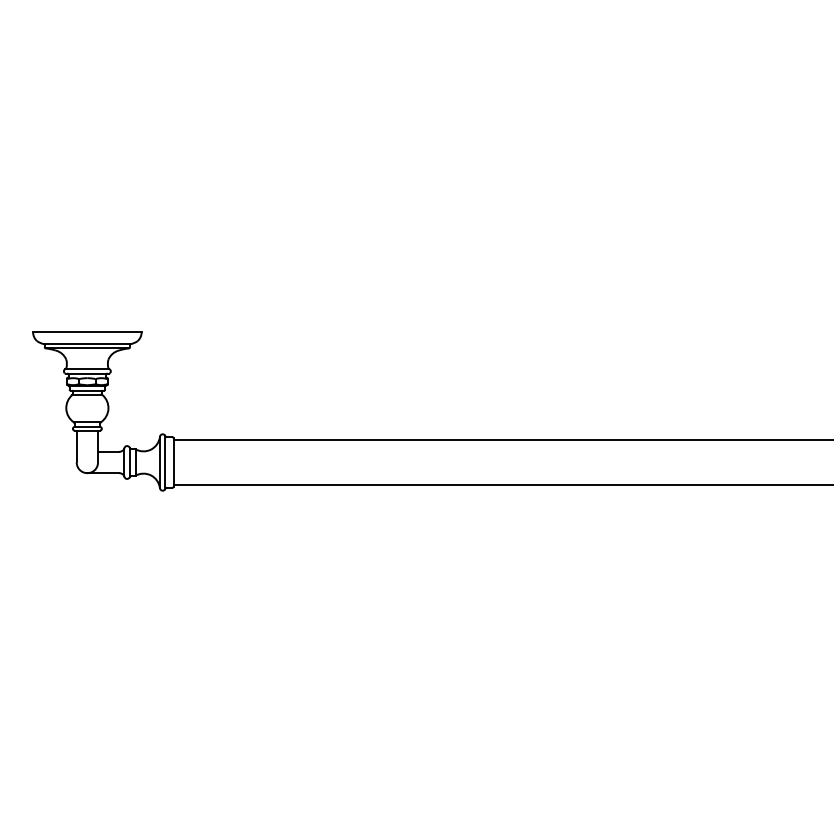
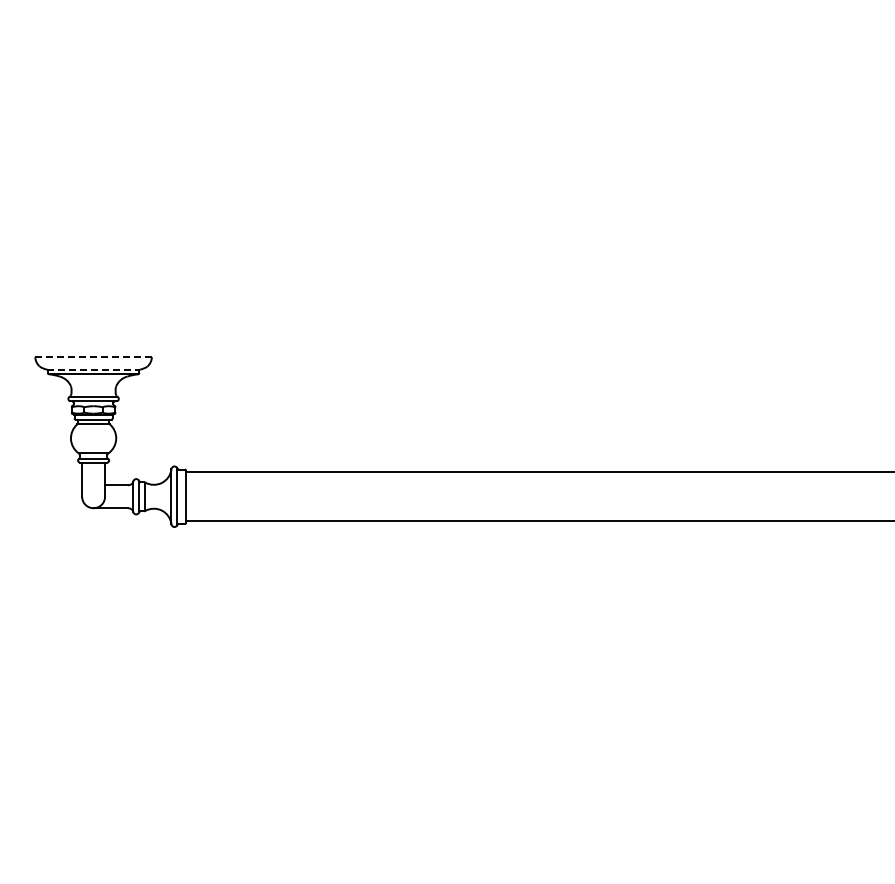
line: (87, 332) -> (93, 357), solid -> dashed
line: (87, 343) -> (93, 369), solid -> dashed

